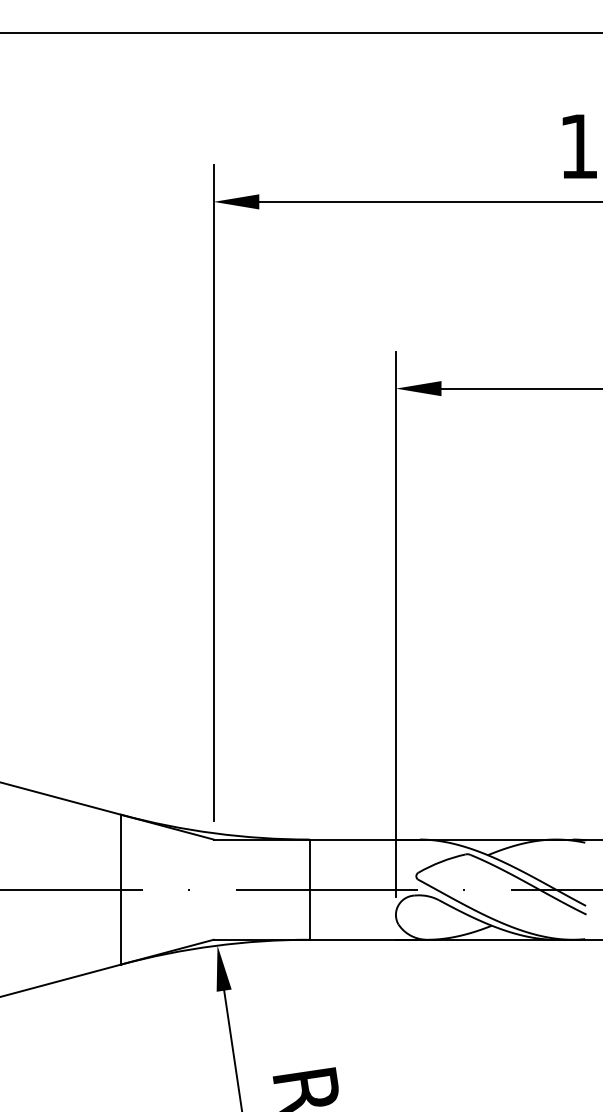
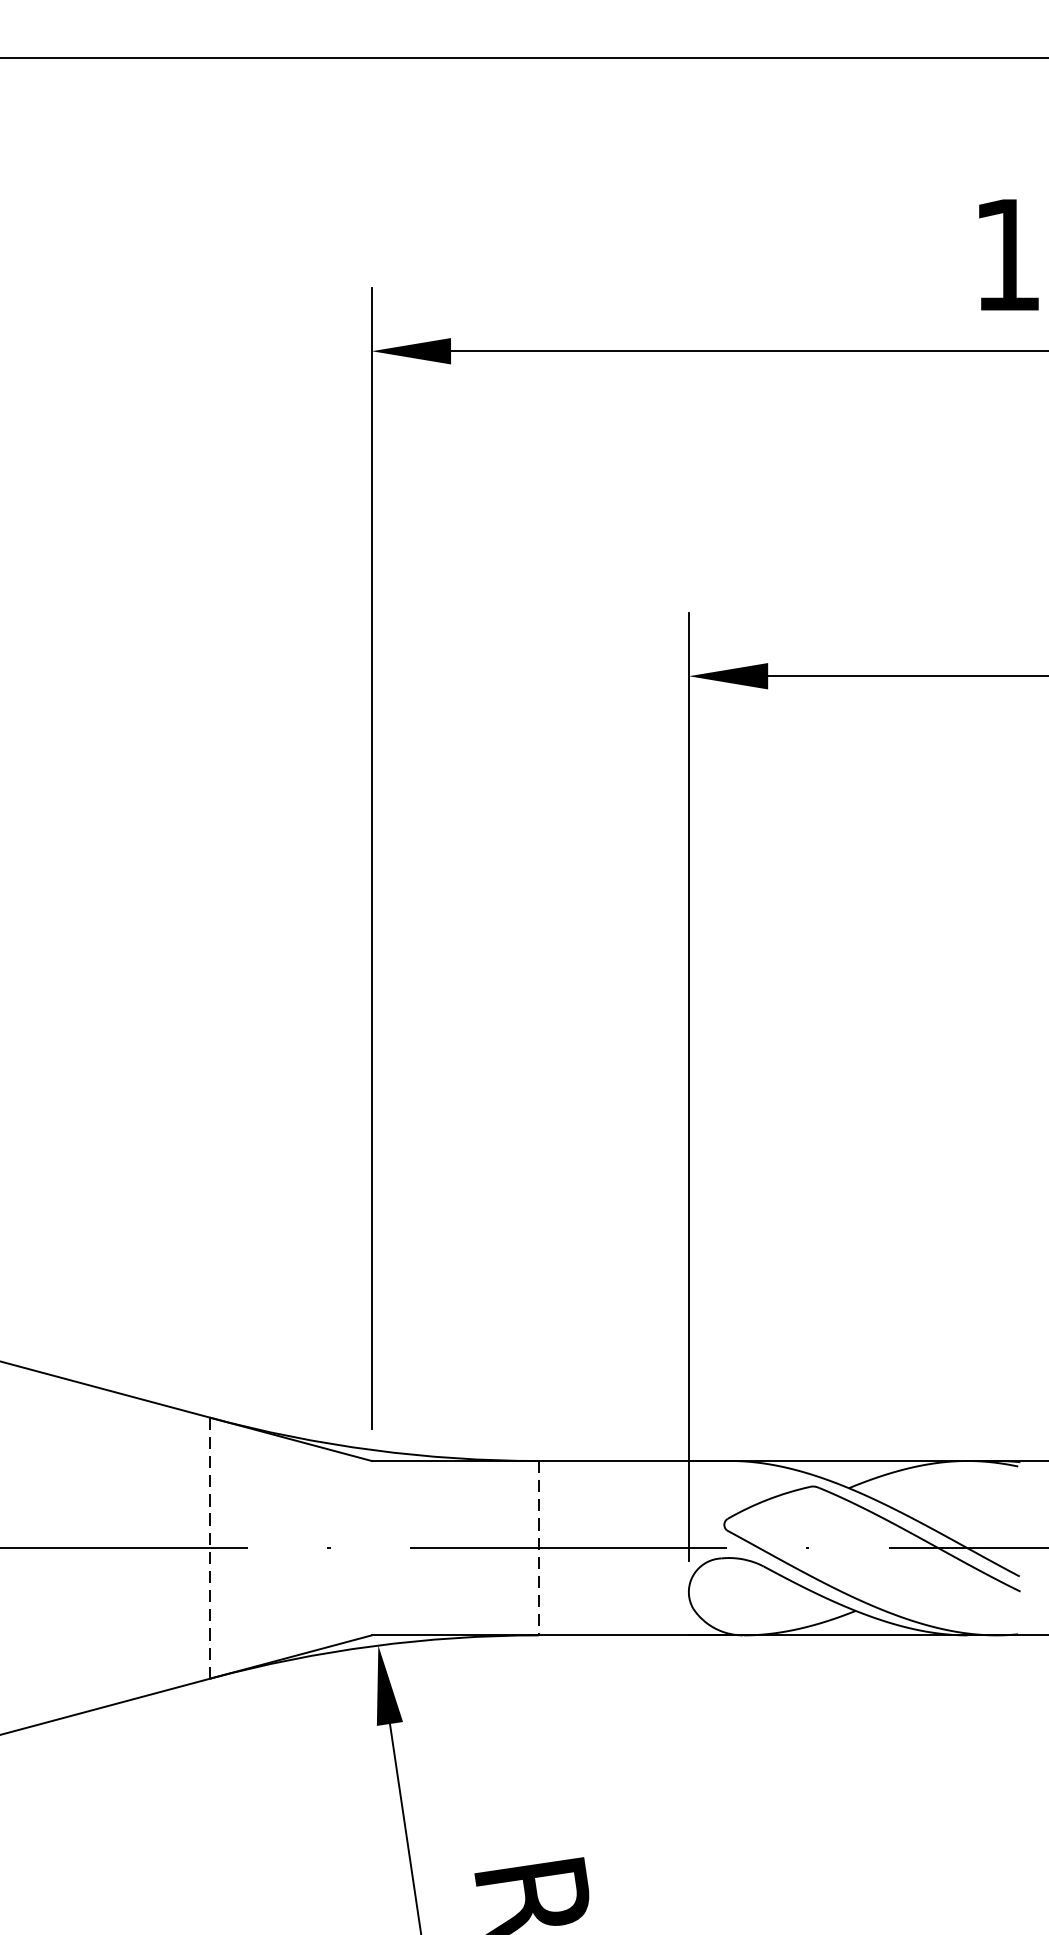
line: (121, 889) -> (211, 1547), solid -> dashed
line: (309, 890) -> (538, 1549), solid -> dashed

